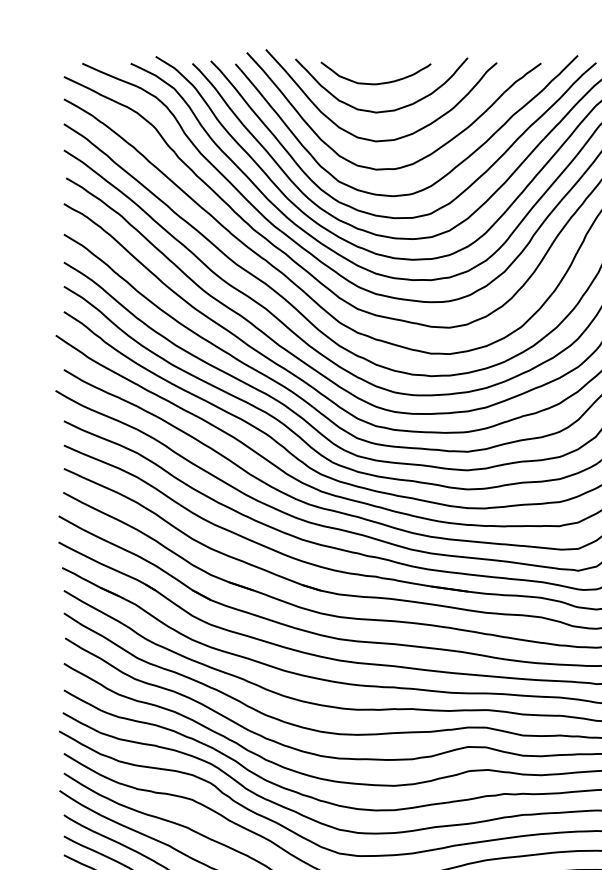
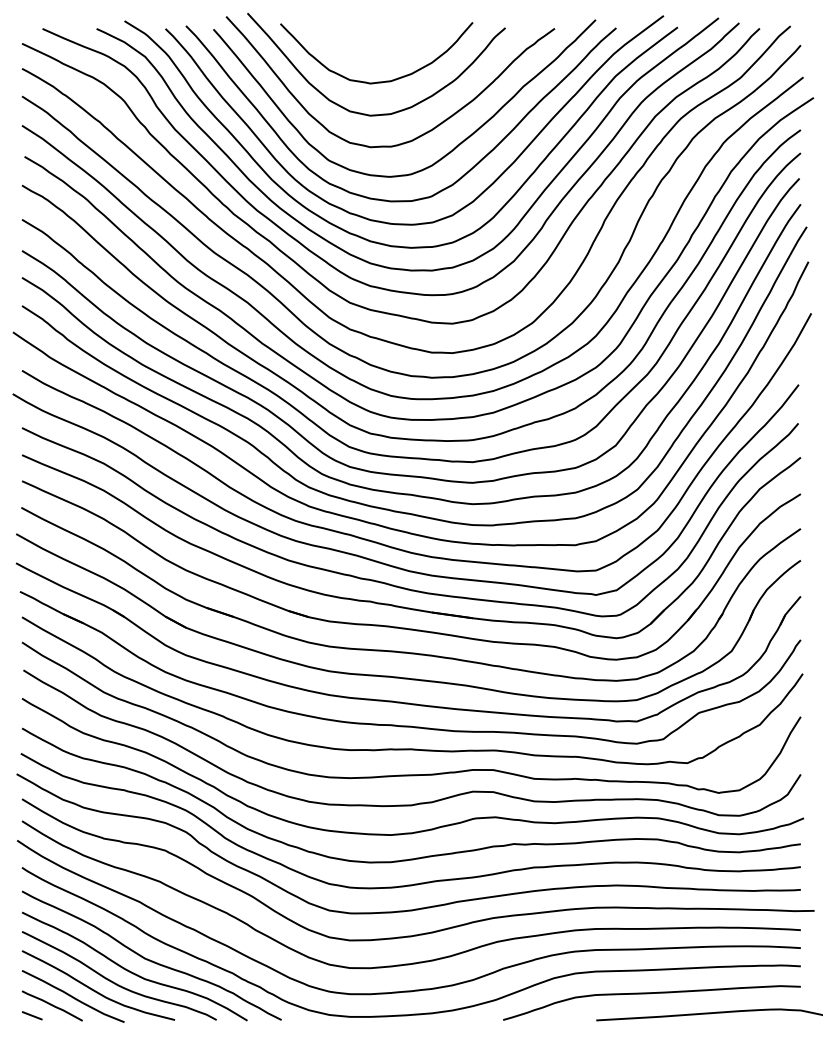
curve: (377, 82) -> (372, 50), removed

